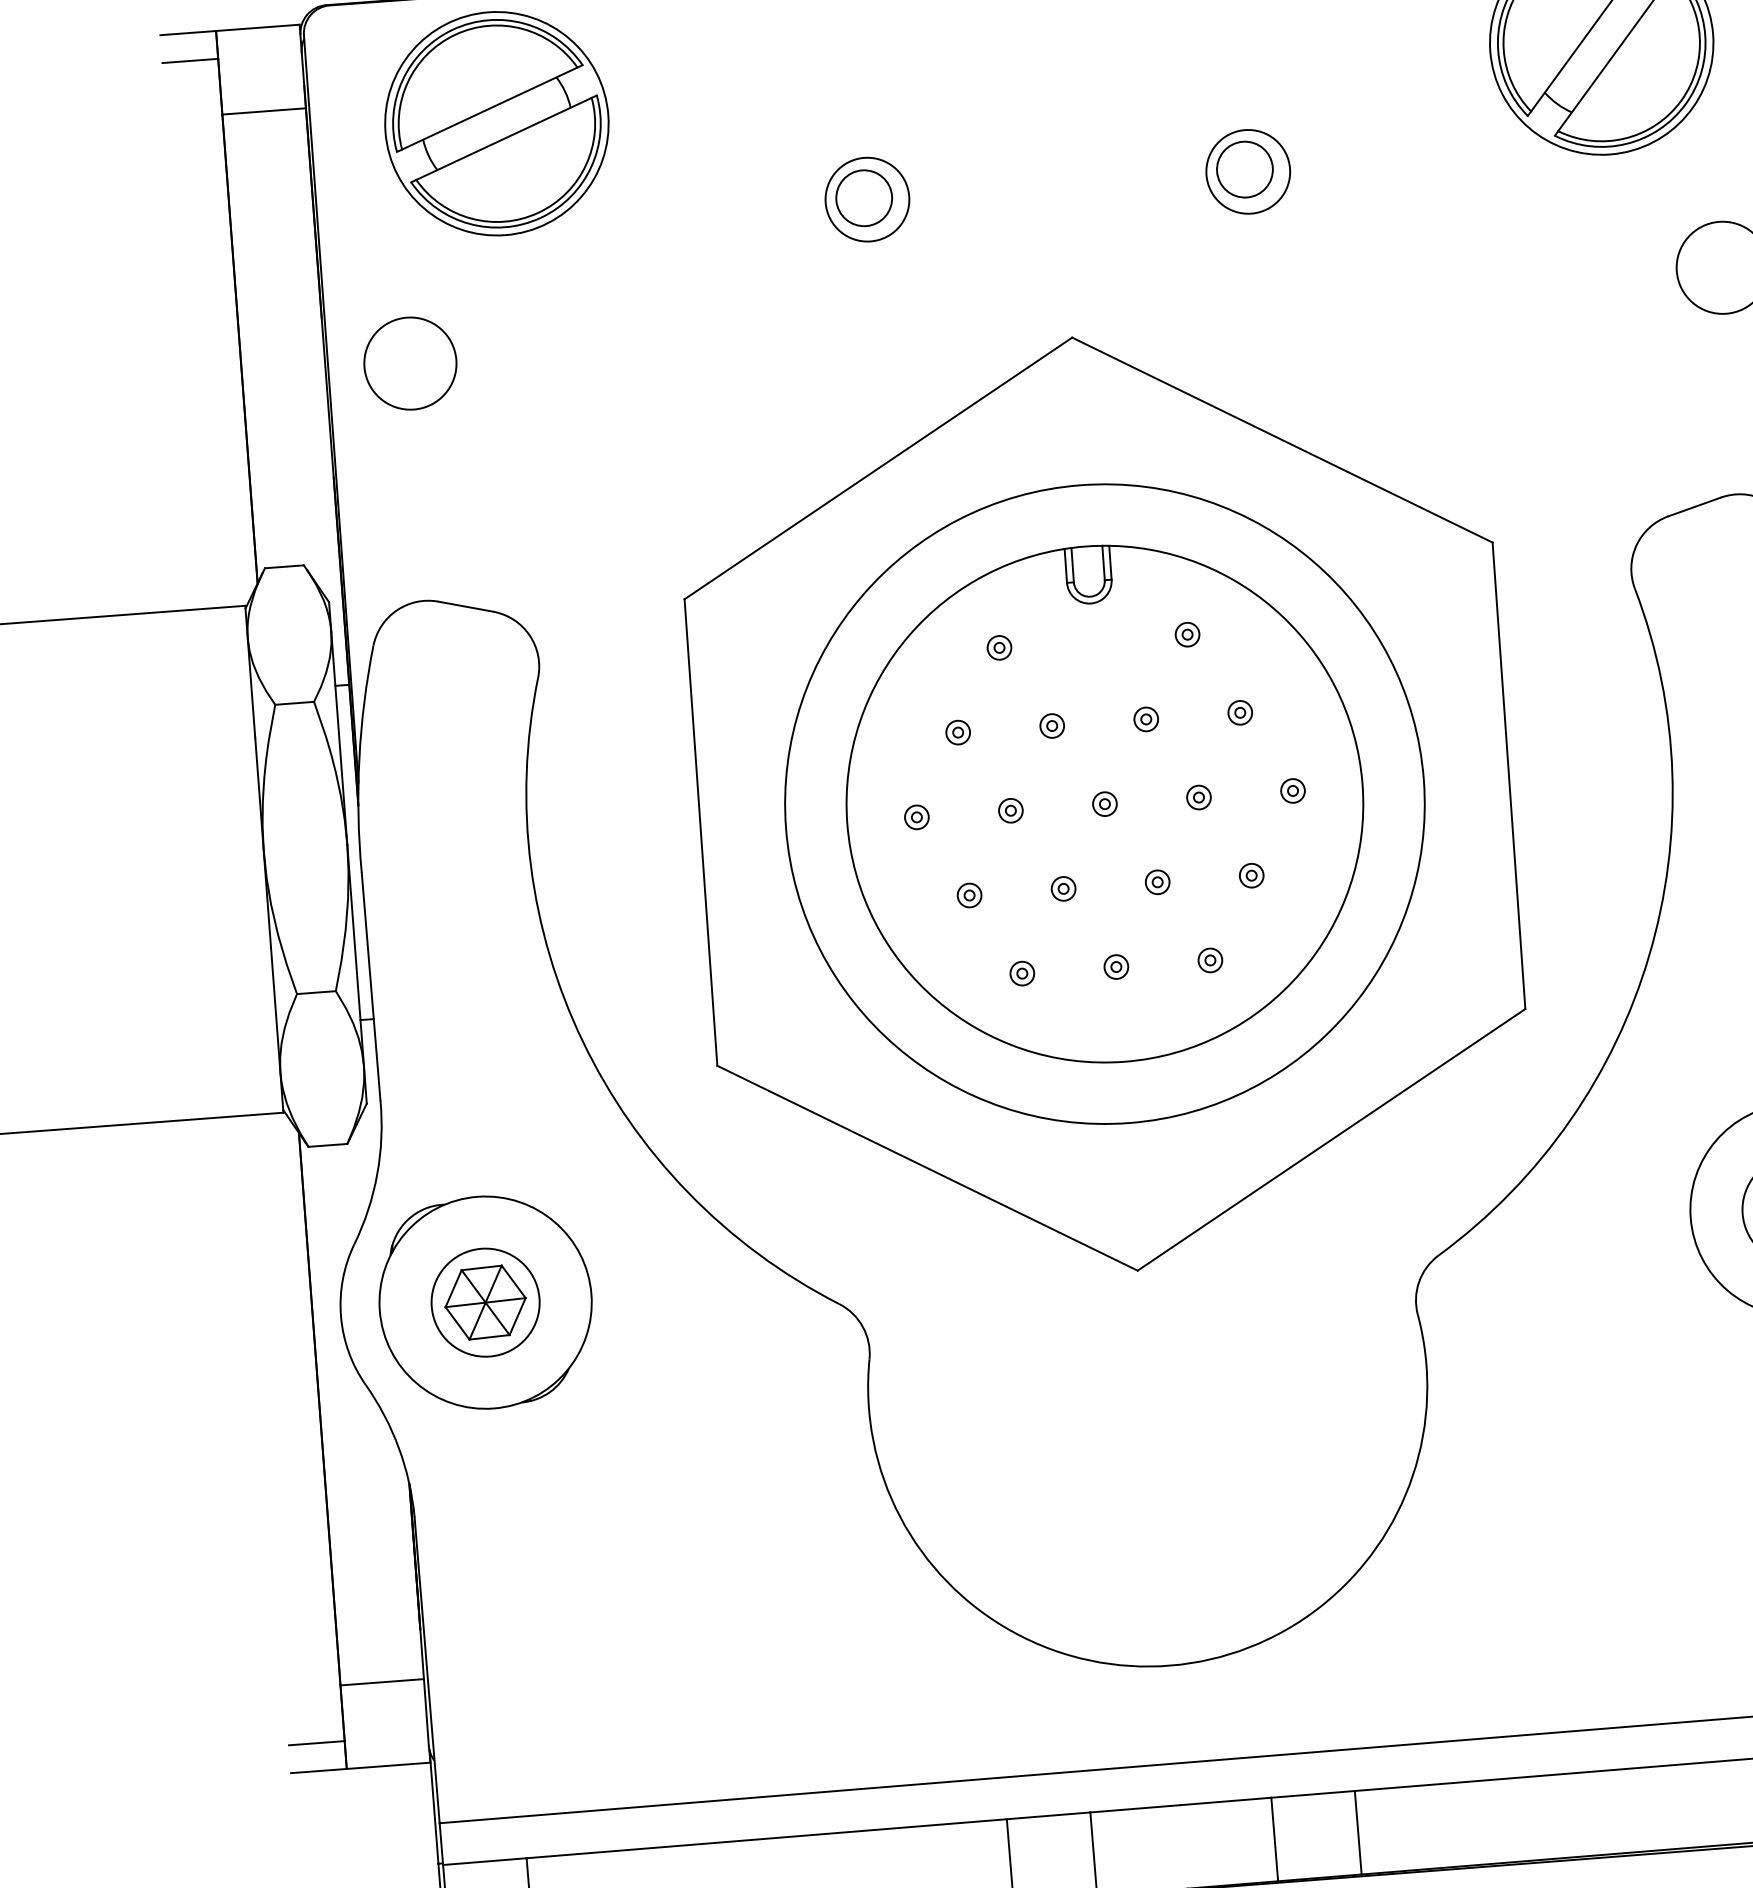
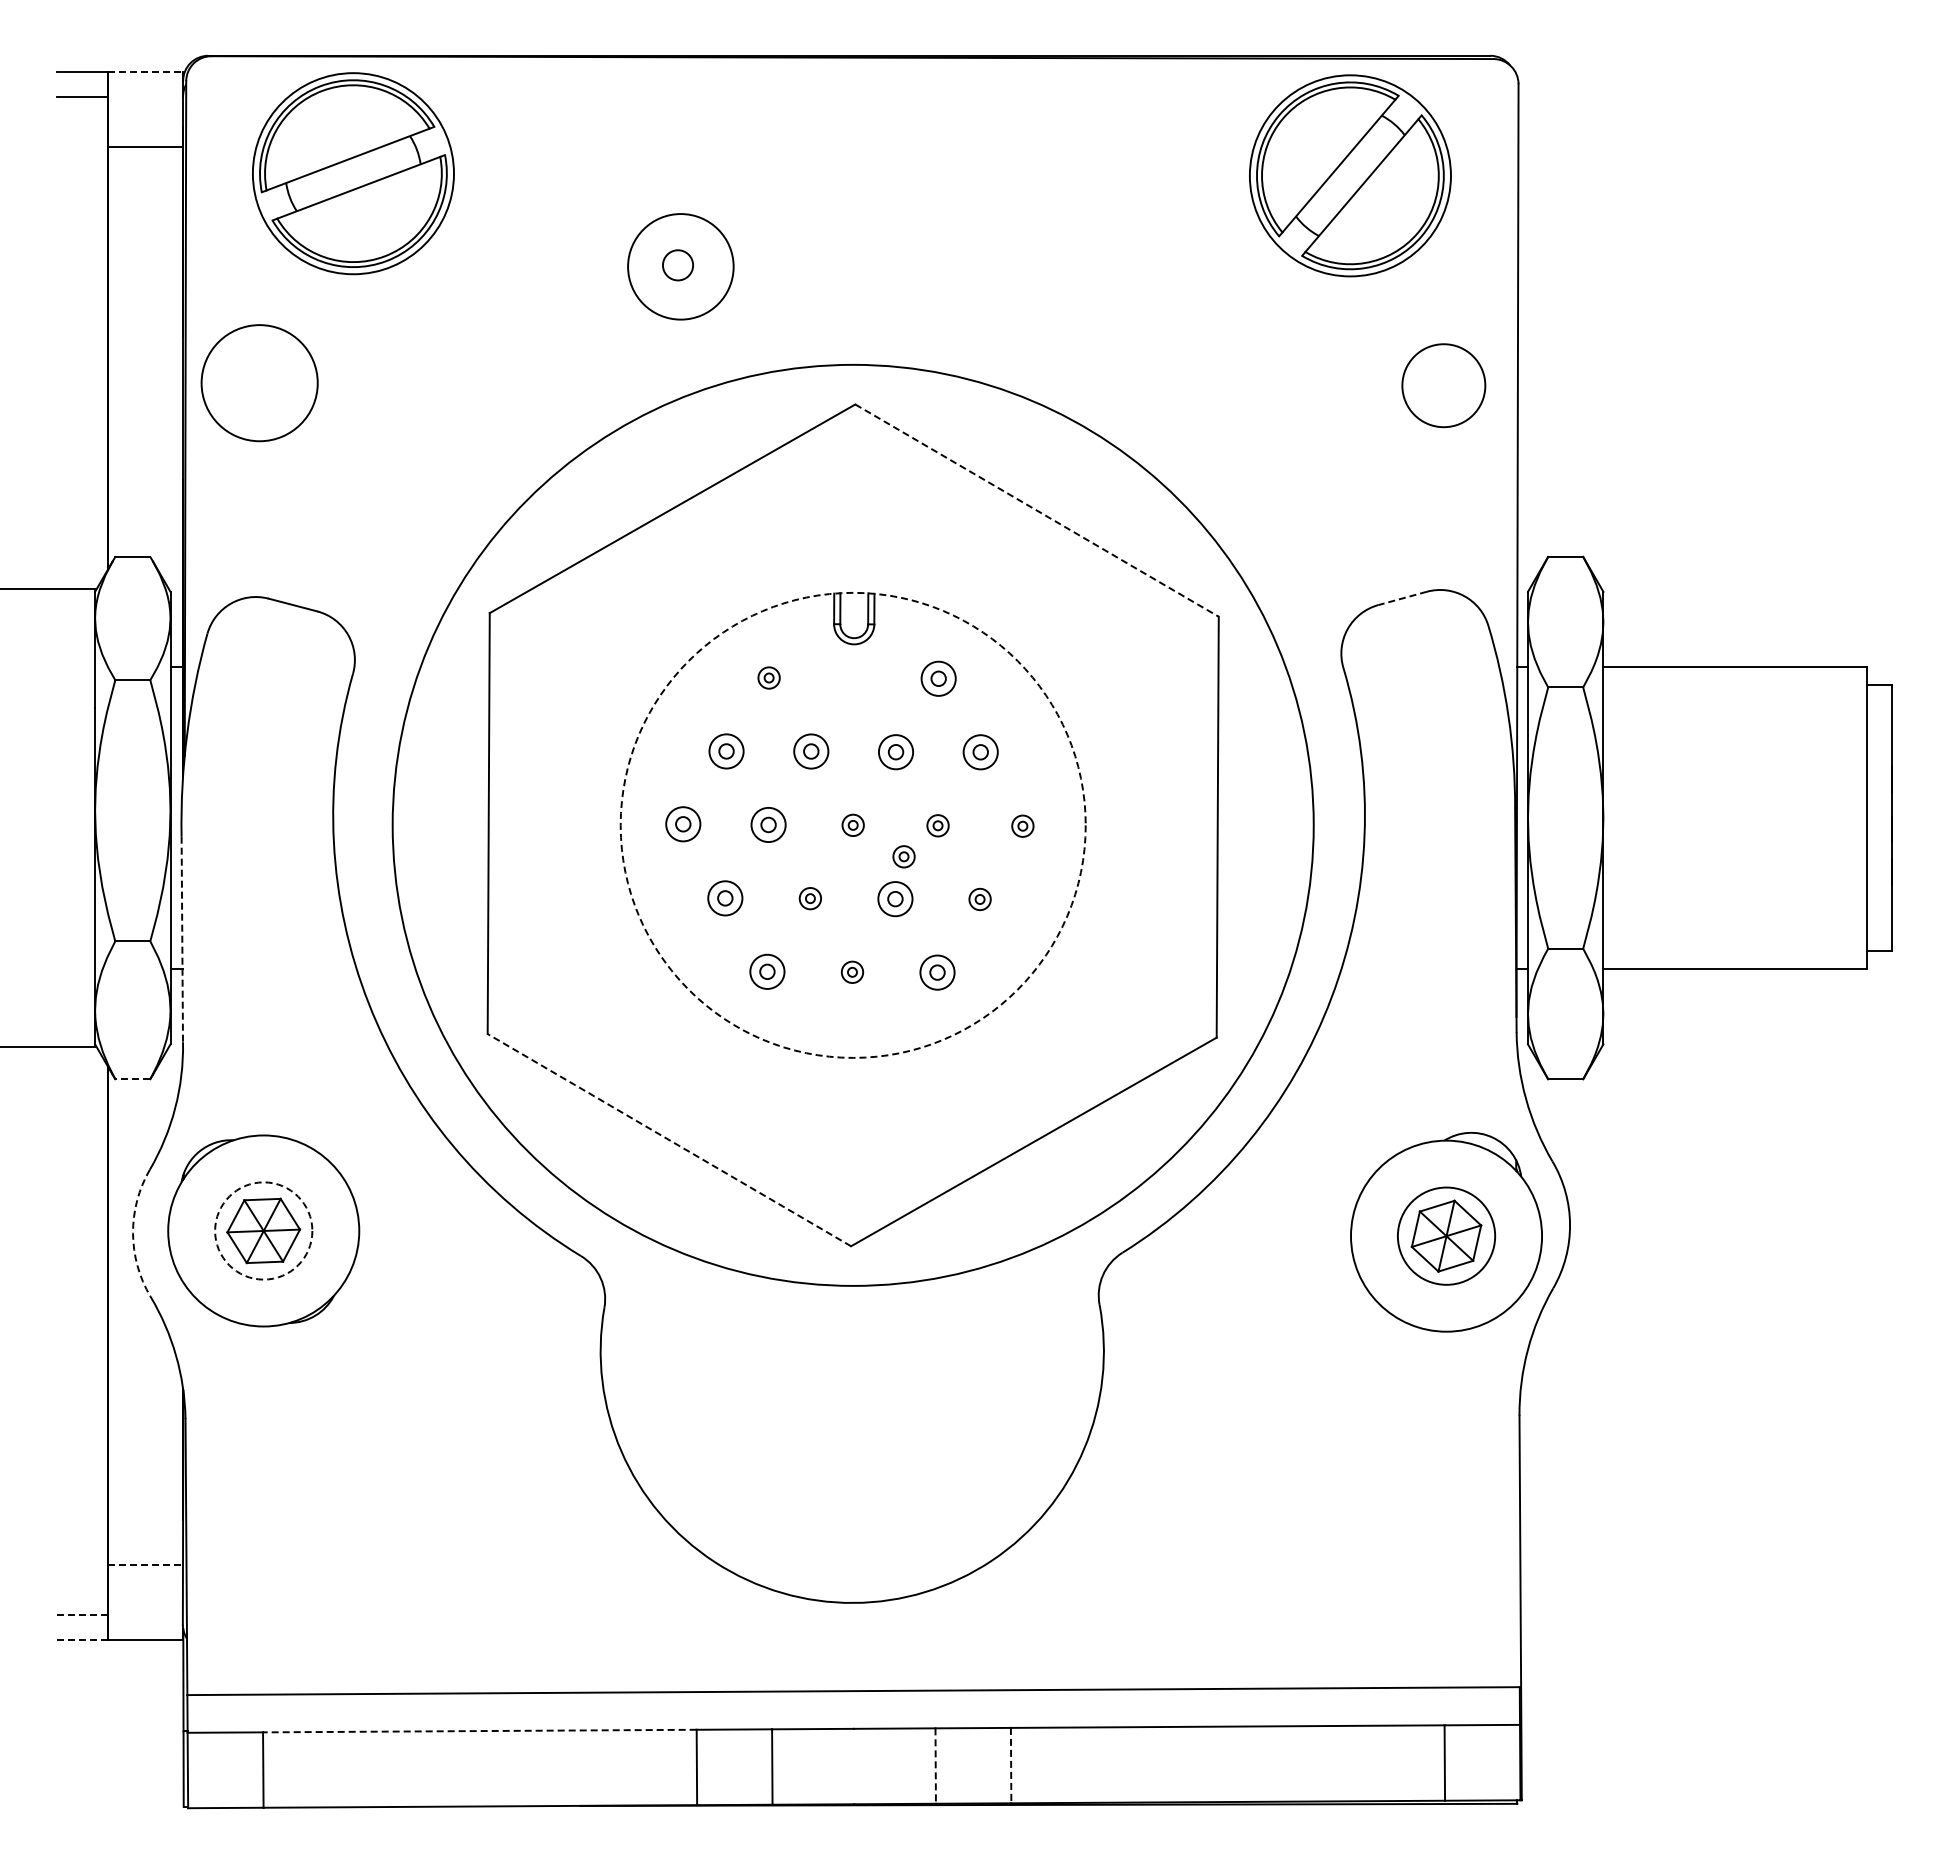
line: (258, 27) -> (145, 71), solid -> dashed
part: (1248, 171) -> (1024, 267), removed
circle: (863, 198) -> (677, 265), size x0.6
circle: (867, 199) -> (680, 266), size x1.4
circle: (410, 362) -> (259, 382), size x1.4
line: (1282, 439) -> (1037, 510), solid -> dashed
line: (1694, 507) -> (1402, 598), solid -> dashed
part: (1187, 634) -> (938, 678), size x1.6
part: (1239, 712) -> (980, 752), size x1.6
part: (1145, 718) -> (895, 751), size x1.6
part: (1051, 725) -> (810, 751), size x1.6
part: (957, 731) -> (725, 750), size x1.6
circle: (1104, 803) -> (852, 824), solid -> dashed
circle: (1105, 804) -> (853, 825), size x1.6
part: (1009, 810) -> (767, 824), size x1.6
part: (916, 817) -> (683, 824), size x1.6
part: (1163, 834) -> (903, 856), added
part: (1156, 881) -> (894, 898), size x1.6
part: (969, 894) -> (725, 897), size x1.6
part: (1209, 960) -> (936, 972), size x1.6
part: (1022, 973) -> (767, 971), size x1.6
line: (371, 986) -> (182, 939), solid -> dashed
line: (327, 1145) -> (132, 1079), solid -> dashed
line: (926, 1167) -> (668, 1139), solid -> dashed
circle: (485, 1302) -> (263, 1230), solid -> dashed
arc: (341, 1316) -> (133, 1233), solid -> dashed
line: (382, 1682) -> (145, 1564), solid -> dashed
line: (316, 1742) -> (82, 1614), solid -> dashed
line: (320, 1771) -> (83, 1640), solid -> dashed
line: (1358, 1832) -> (1011, 1765), solid -> dashed
line: (766, 1839) -> (479, 1731), solid -> dashed
line: (1274, 1840) -> (935, 1766), solid -> dashed

